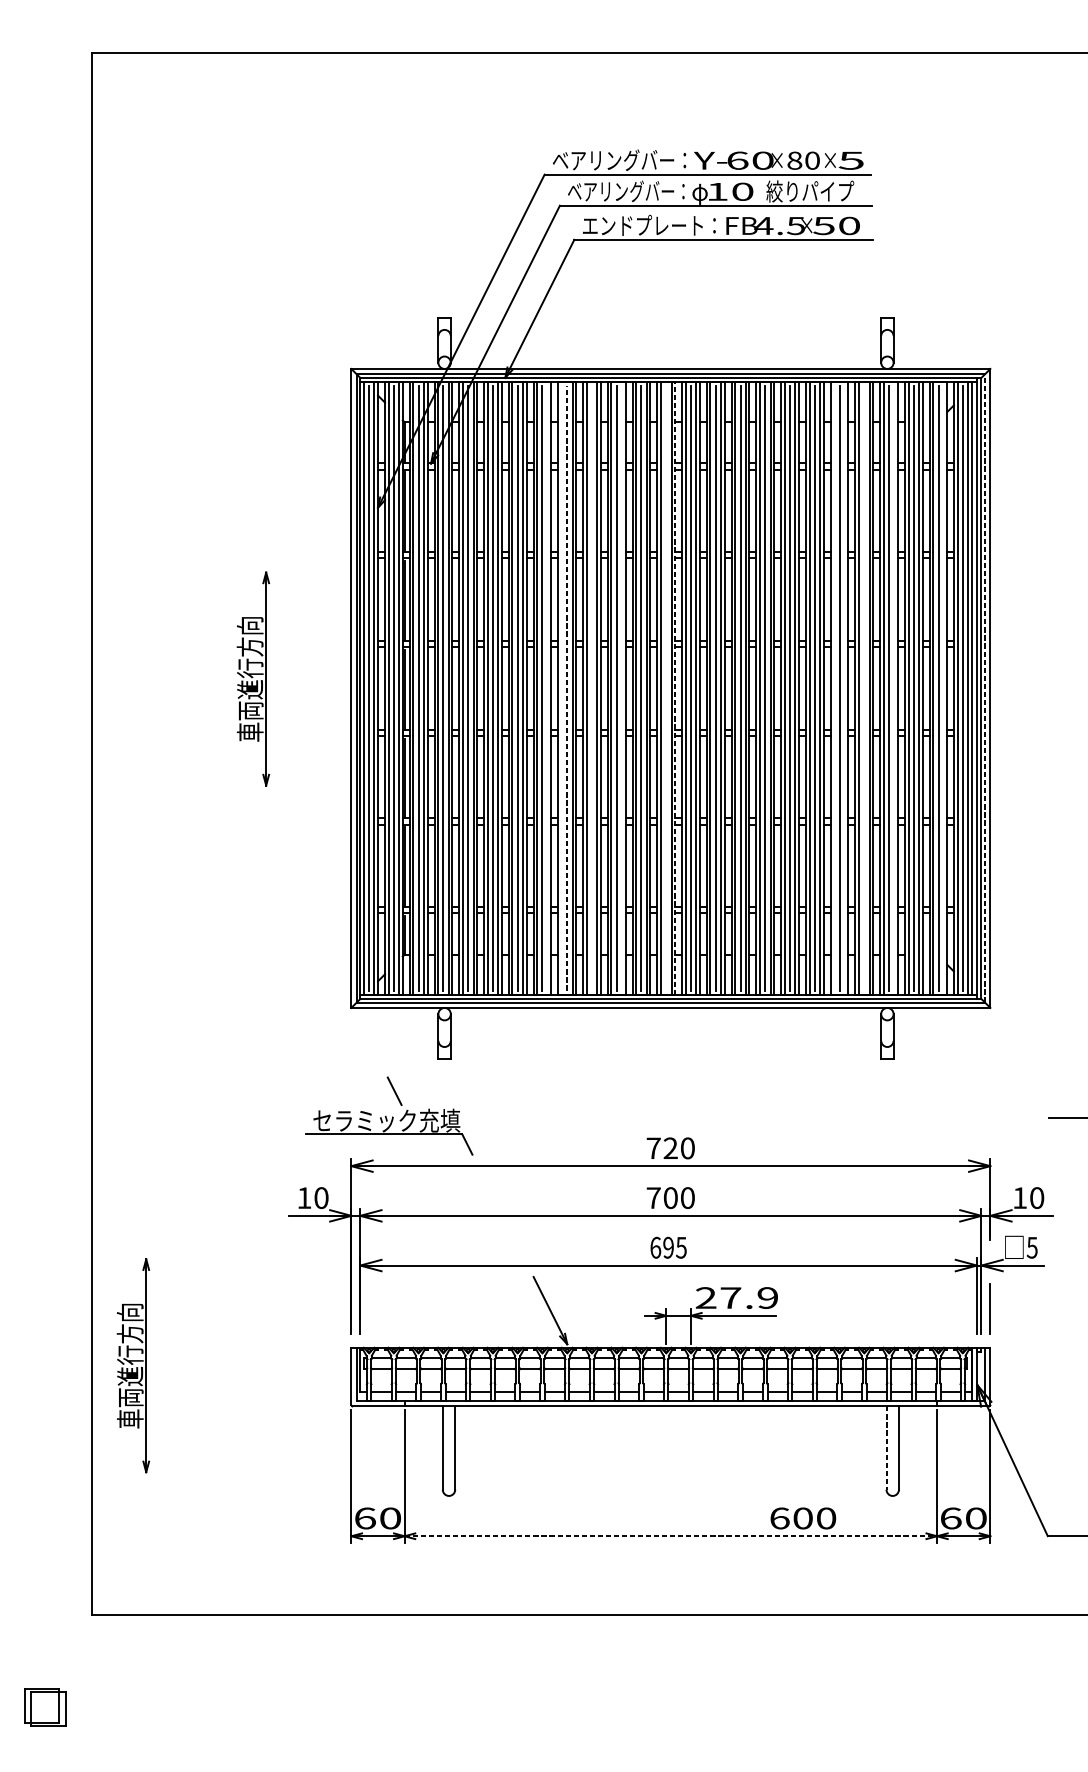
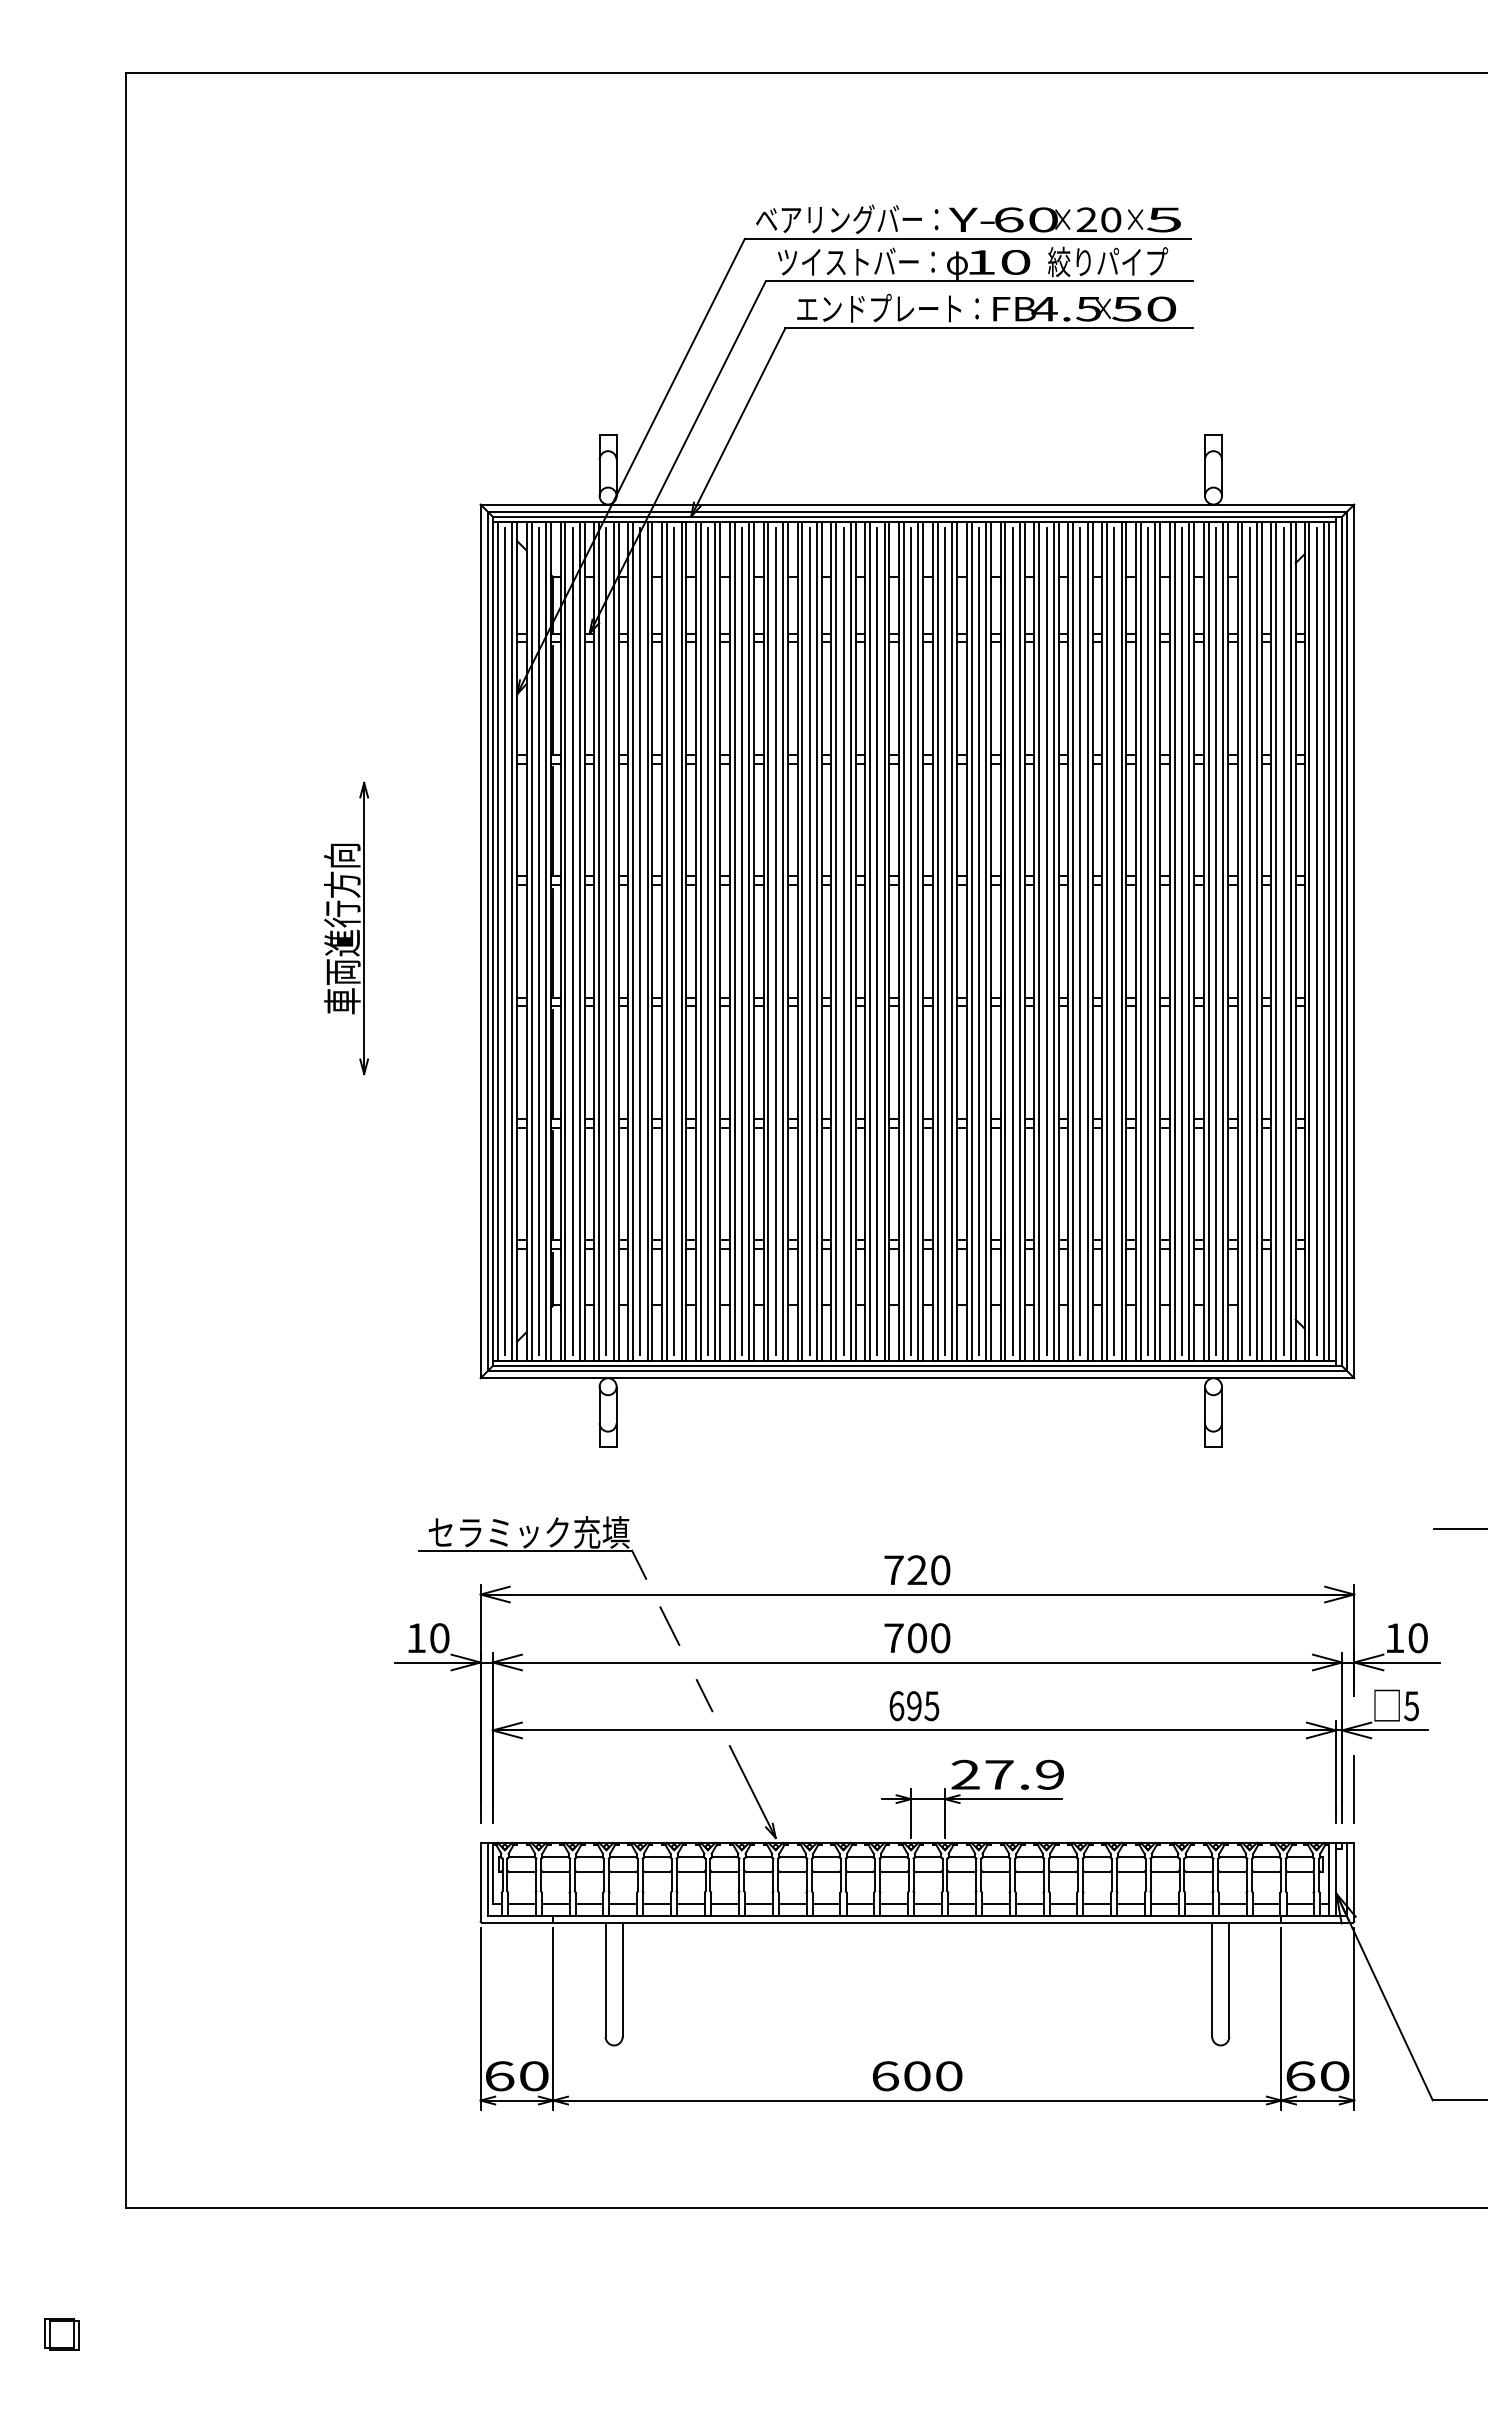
text: (794, 160) -> (1086, 219), 80 -> 20
text: (626, 191) -> (856, 261), ベアリングバー： -> ツイストバー：
line: (567, 687) -> (775, 940), dashed -> solid
line: (675, 687) -> (923, 940), dashed -> solid
line: (548, 688) -> (749, 941), added
line: (561, 688) -> (768, 941), added
line: (591, 688) -> (809, 941), added
line: (621, 688) -> (850, 941), added
line: (666, 688) -> (911, 941), added
line: (834, 688) -> (1140, 941), added
line: (844, 688) -> (1155, 941), added
line: (863, 688) -> (1181, 941), added
line: (894, 688) -> (1223, 941), added
line: (943, 688) -> (1290, 941), added
line: (984, 688) -> (1346, 941), dashed -> solid
line: (394, 1090) -> (669, 1625), moved
line: (515, 1239) -> (704, 1695), added
part: (133, 1365) -> (182, 1867), removed
line: (886, 1448) -> (1212, 1980), dashed -> solid
text: (803, 1518) -> (917, 2076), moved
line: (670, 1536) -> (917, 2100), dashed -> solid
part: (44, 1707) -> (61, 2334), size x0.62

